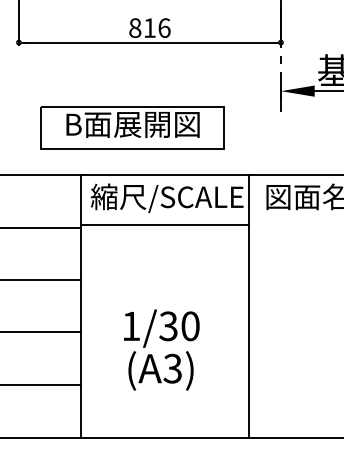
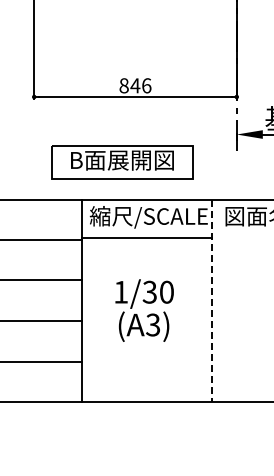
text: (149, 27) -> (135, 85), 816 -> 846
line: (248, 307) -> (211, 301), solid -> dashed
text: (161, 349) -> (144, 310), moved

